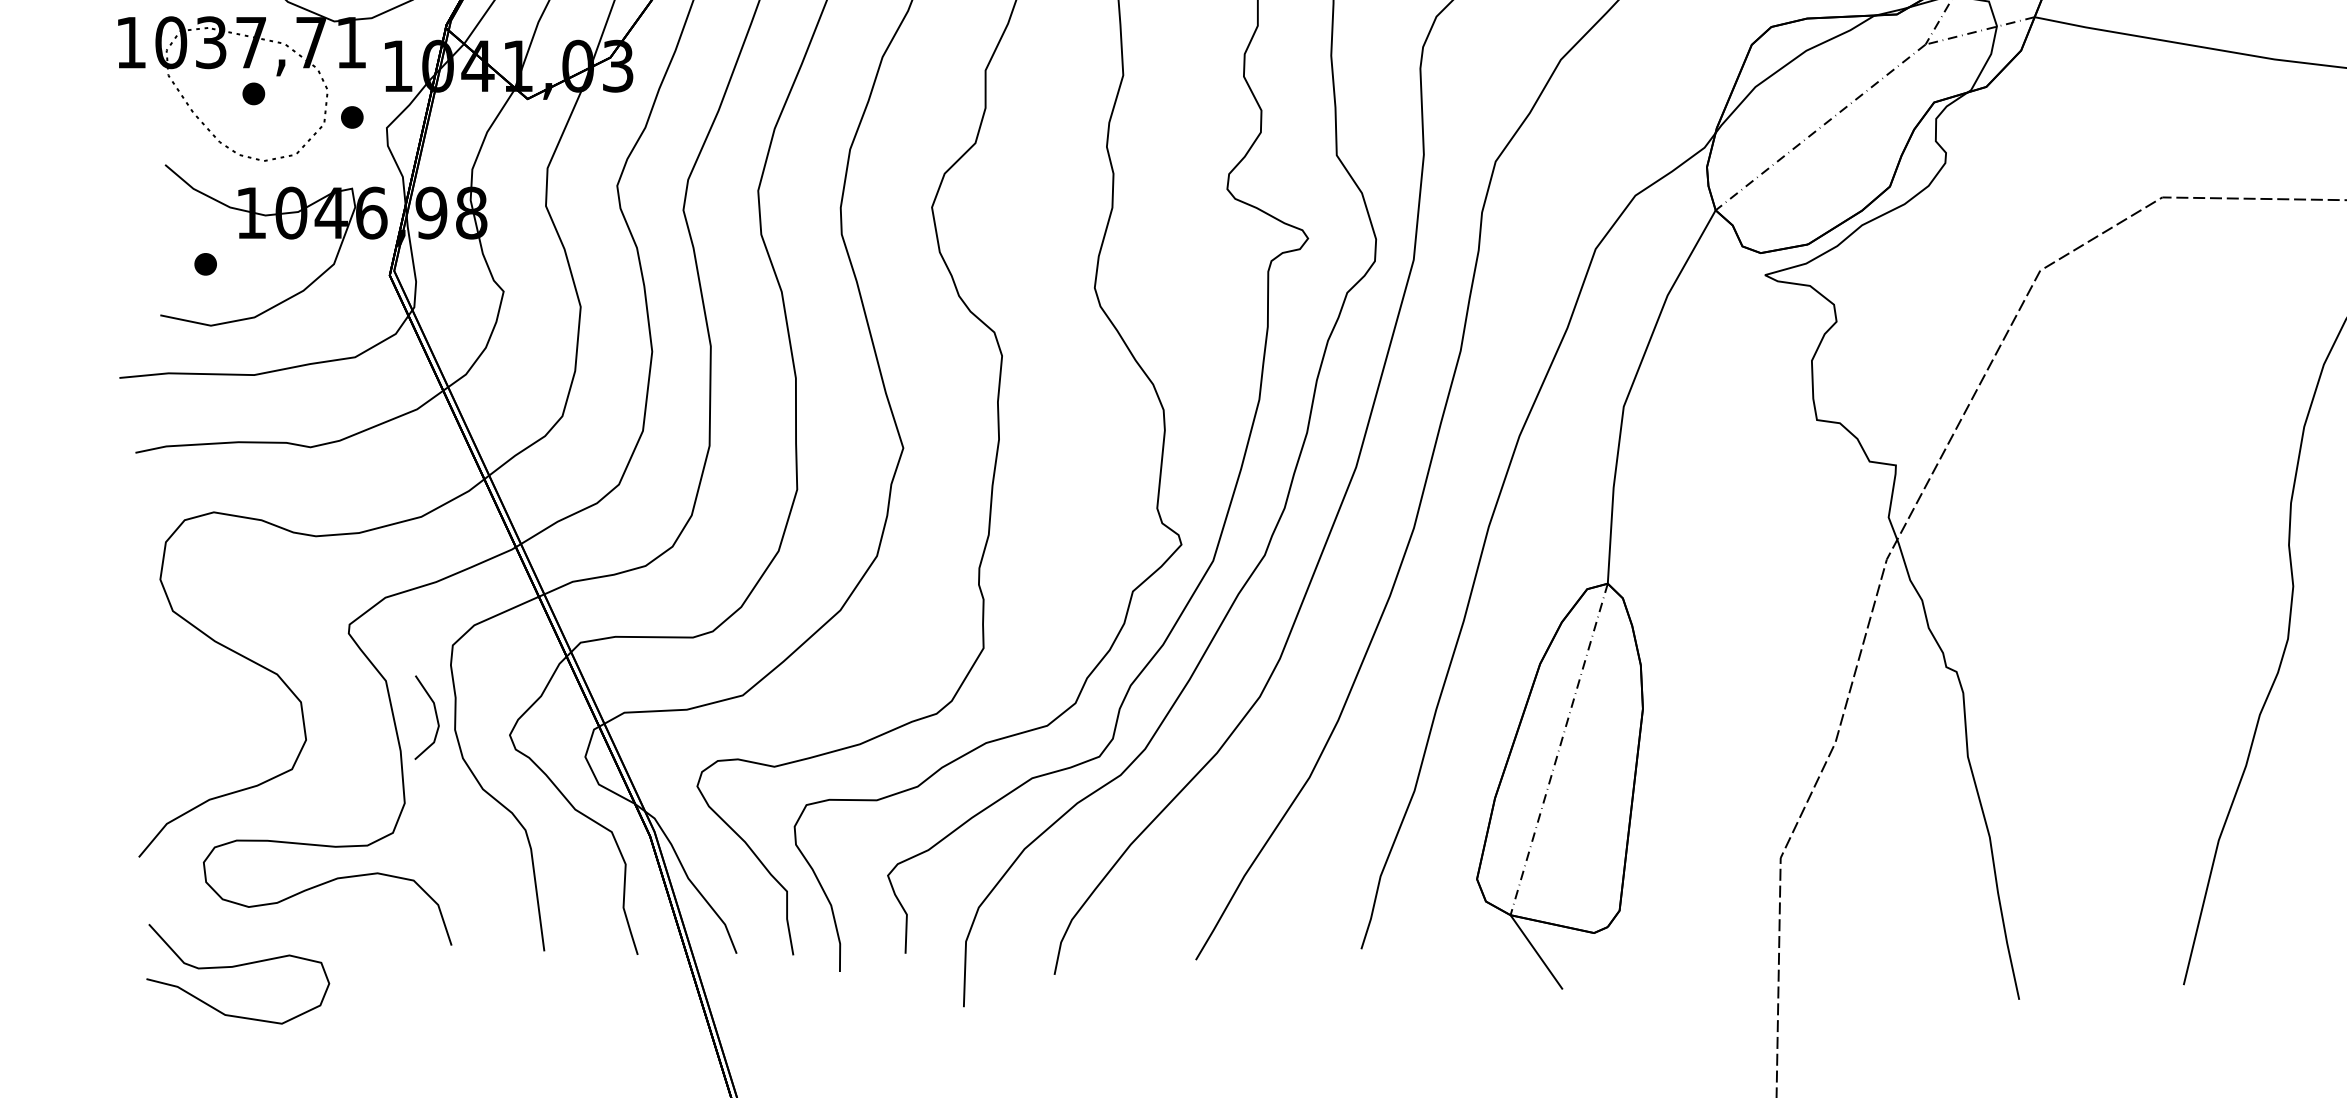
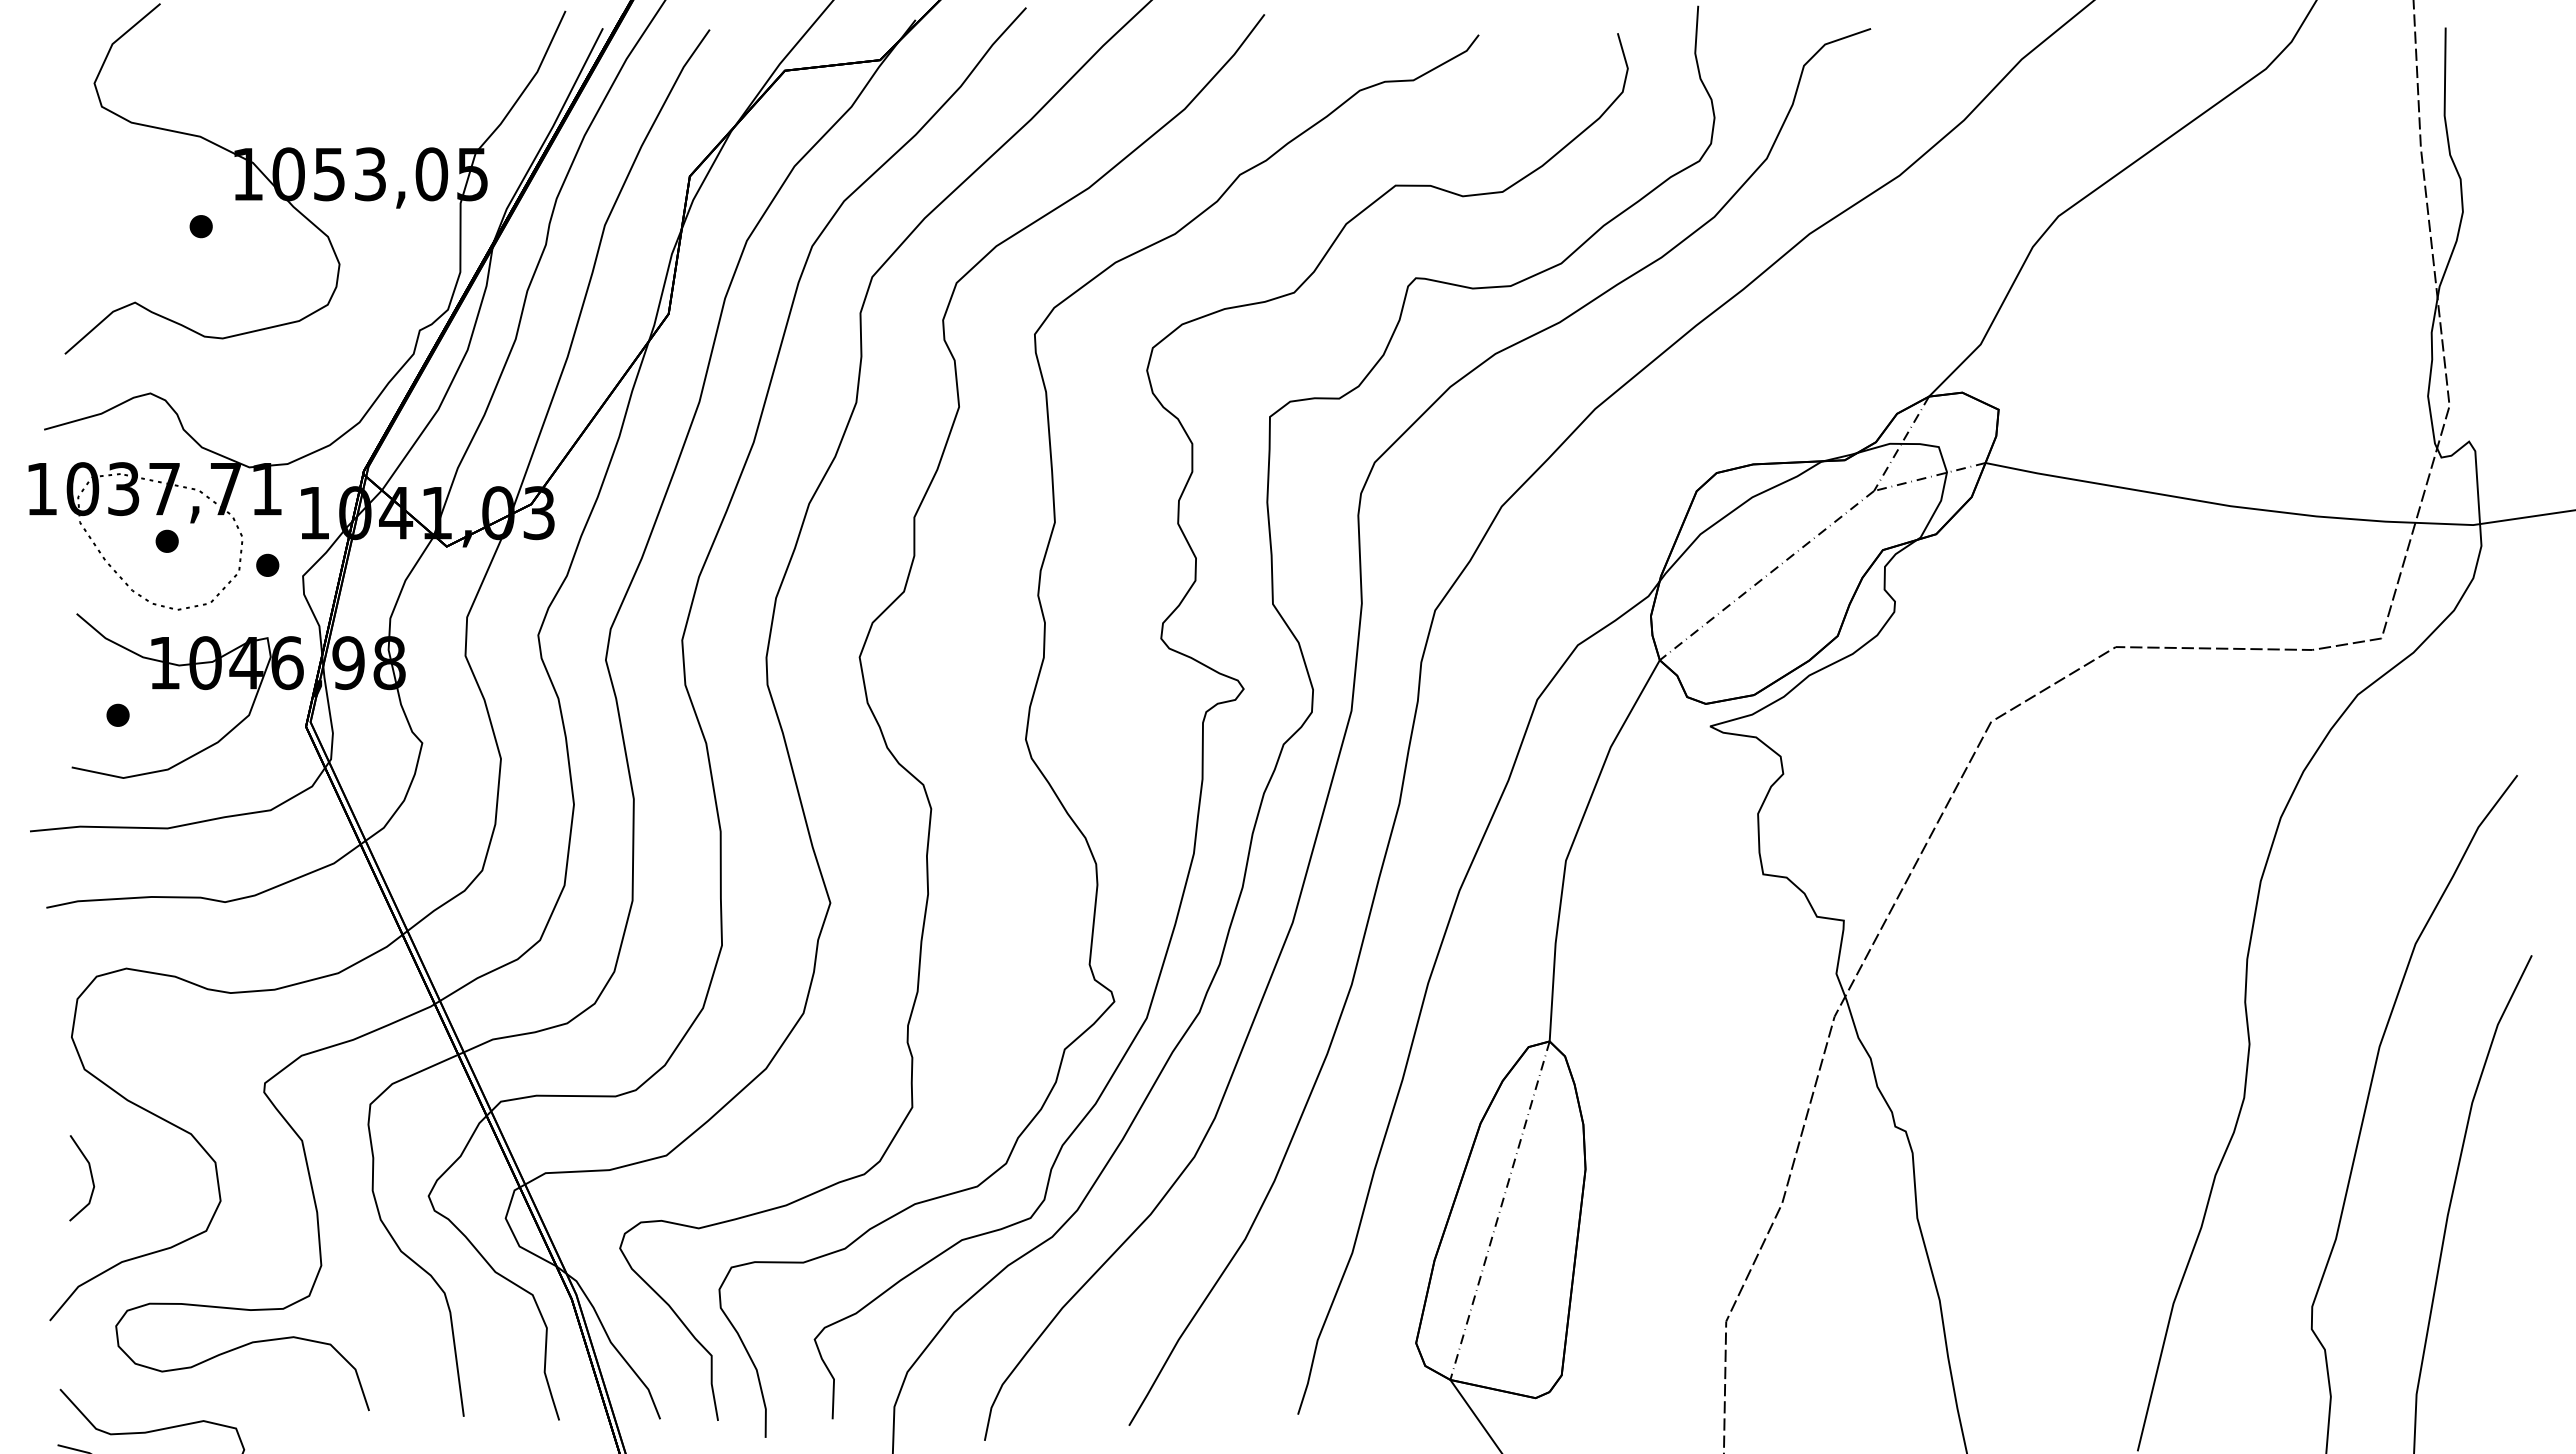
line: (435, 714) -> (90, 1175), moved

